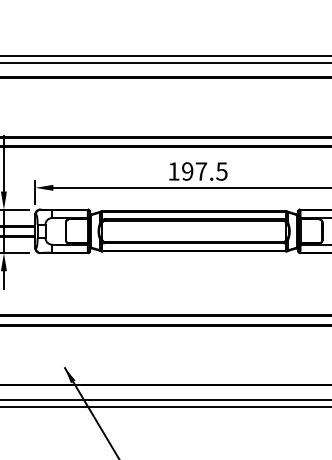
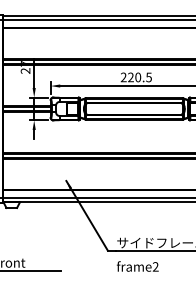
text: (186, 171) -> (130, 77), 197.5 -> 220.5

